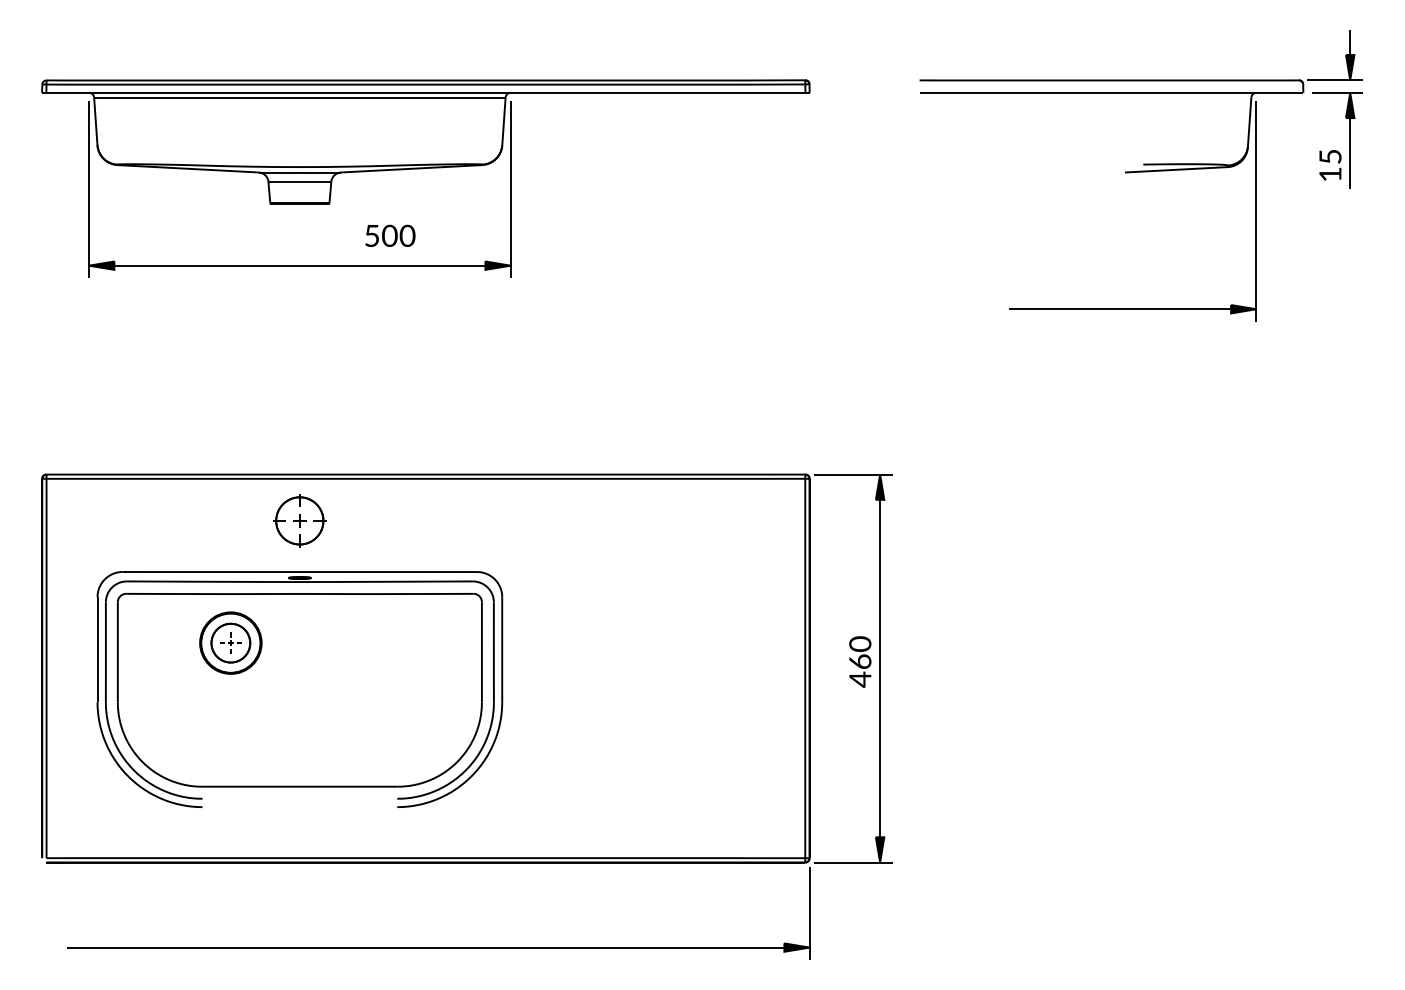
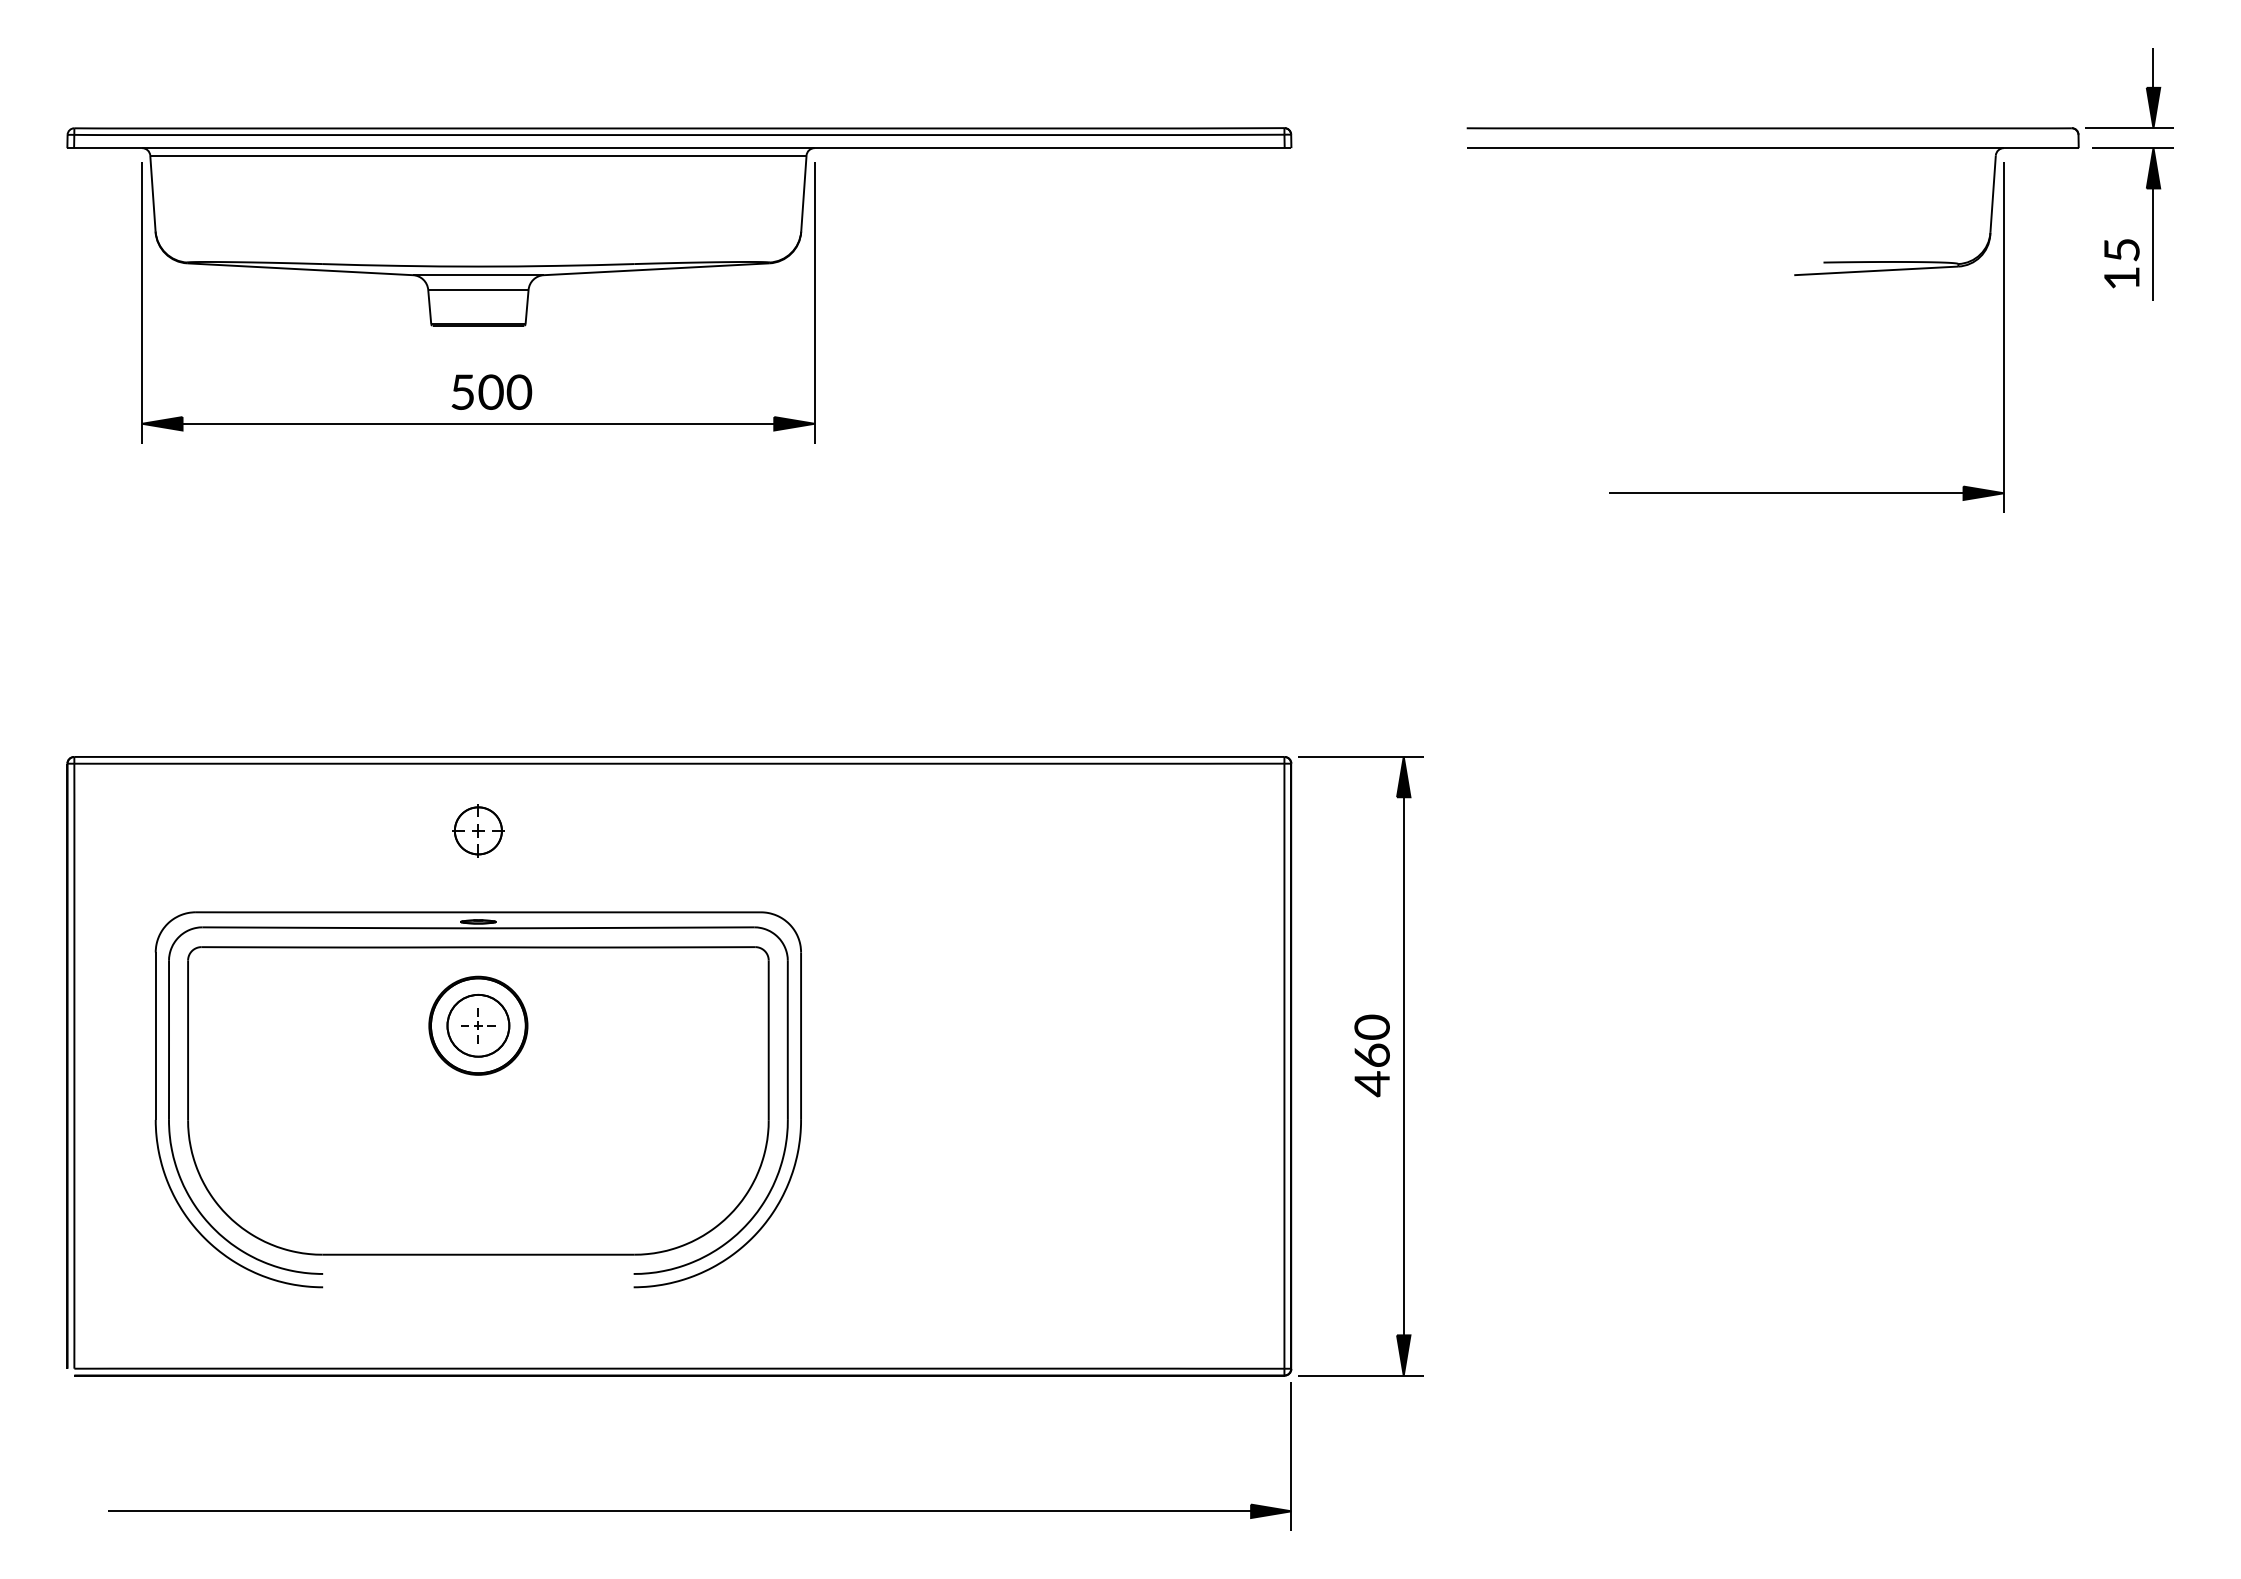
text: (390, 235) -> (492, 391), moved
part: (299, 520) -> (477, 830), size x0.62
part: (230, 642) -> (477, 1024), moved

